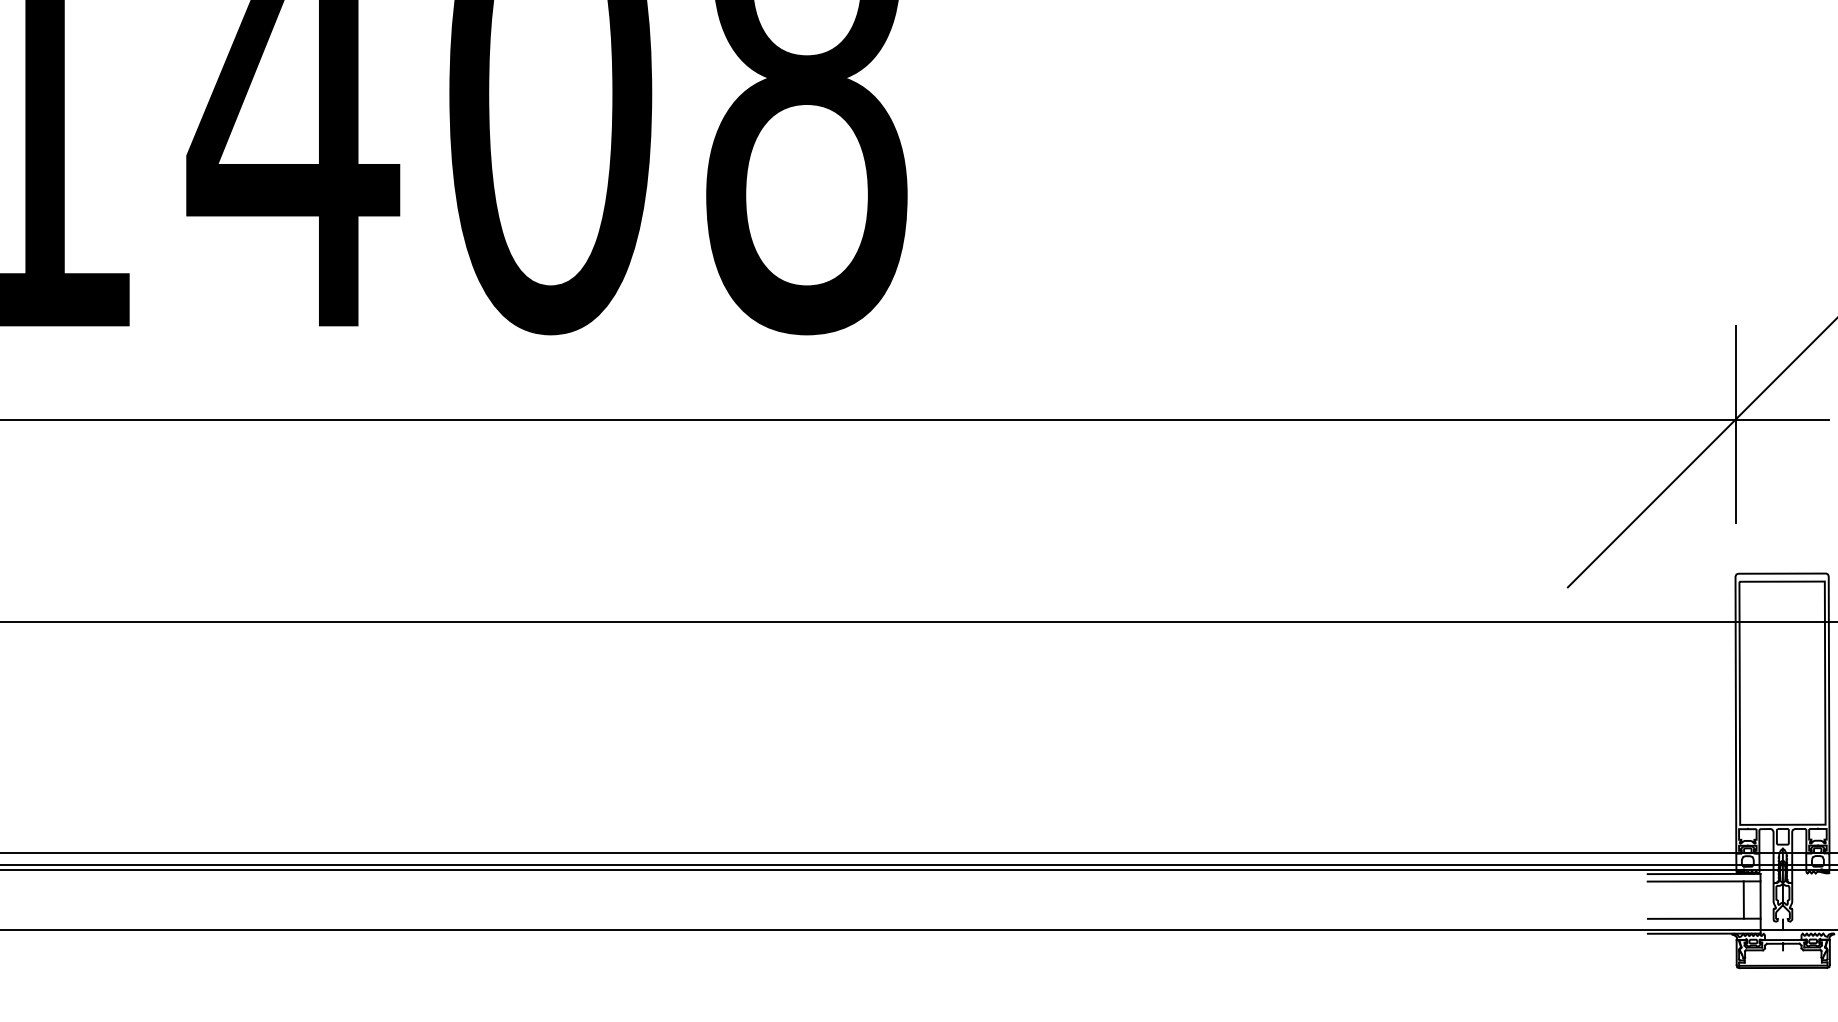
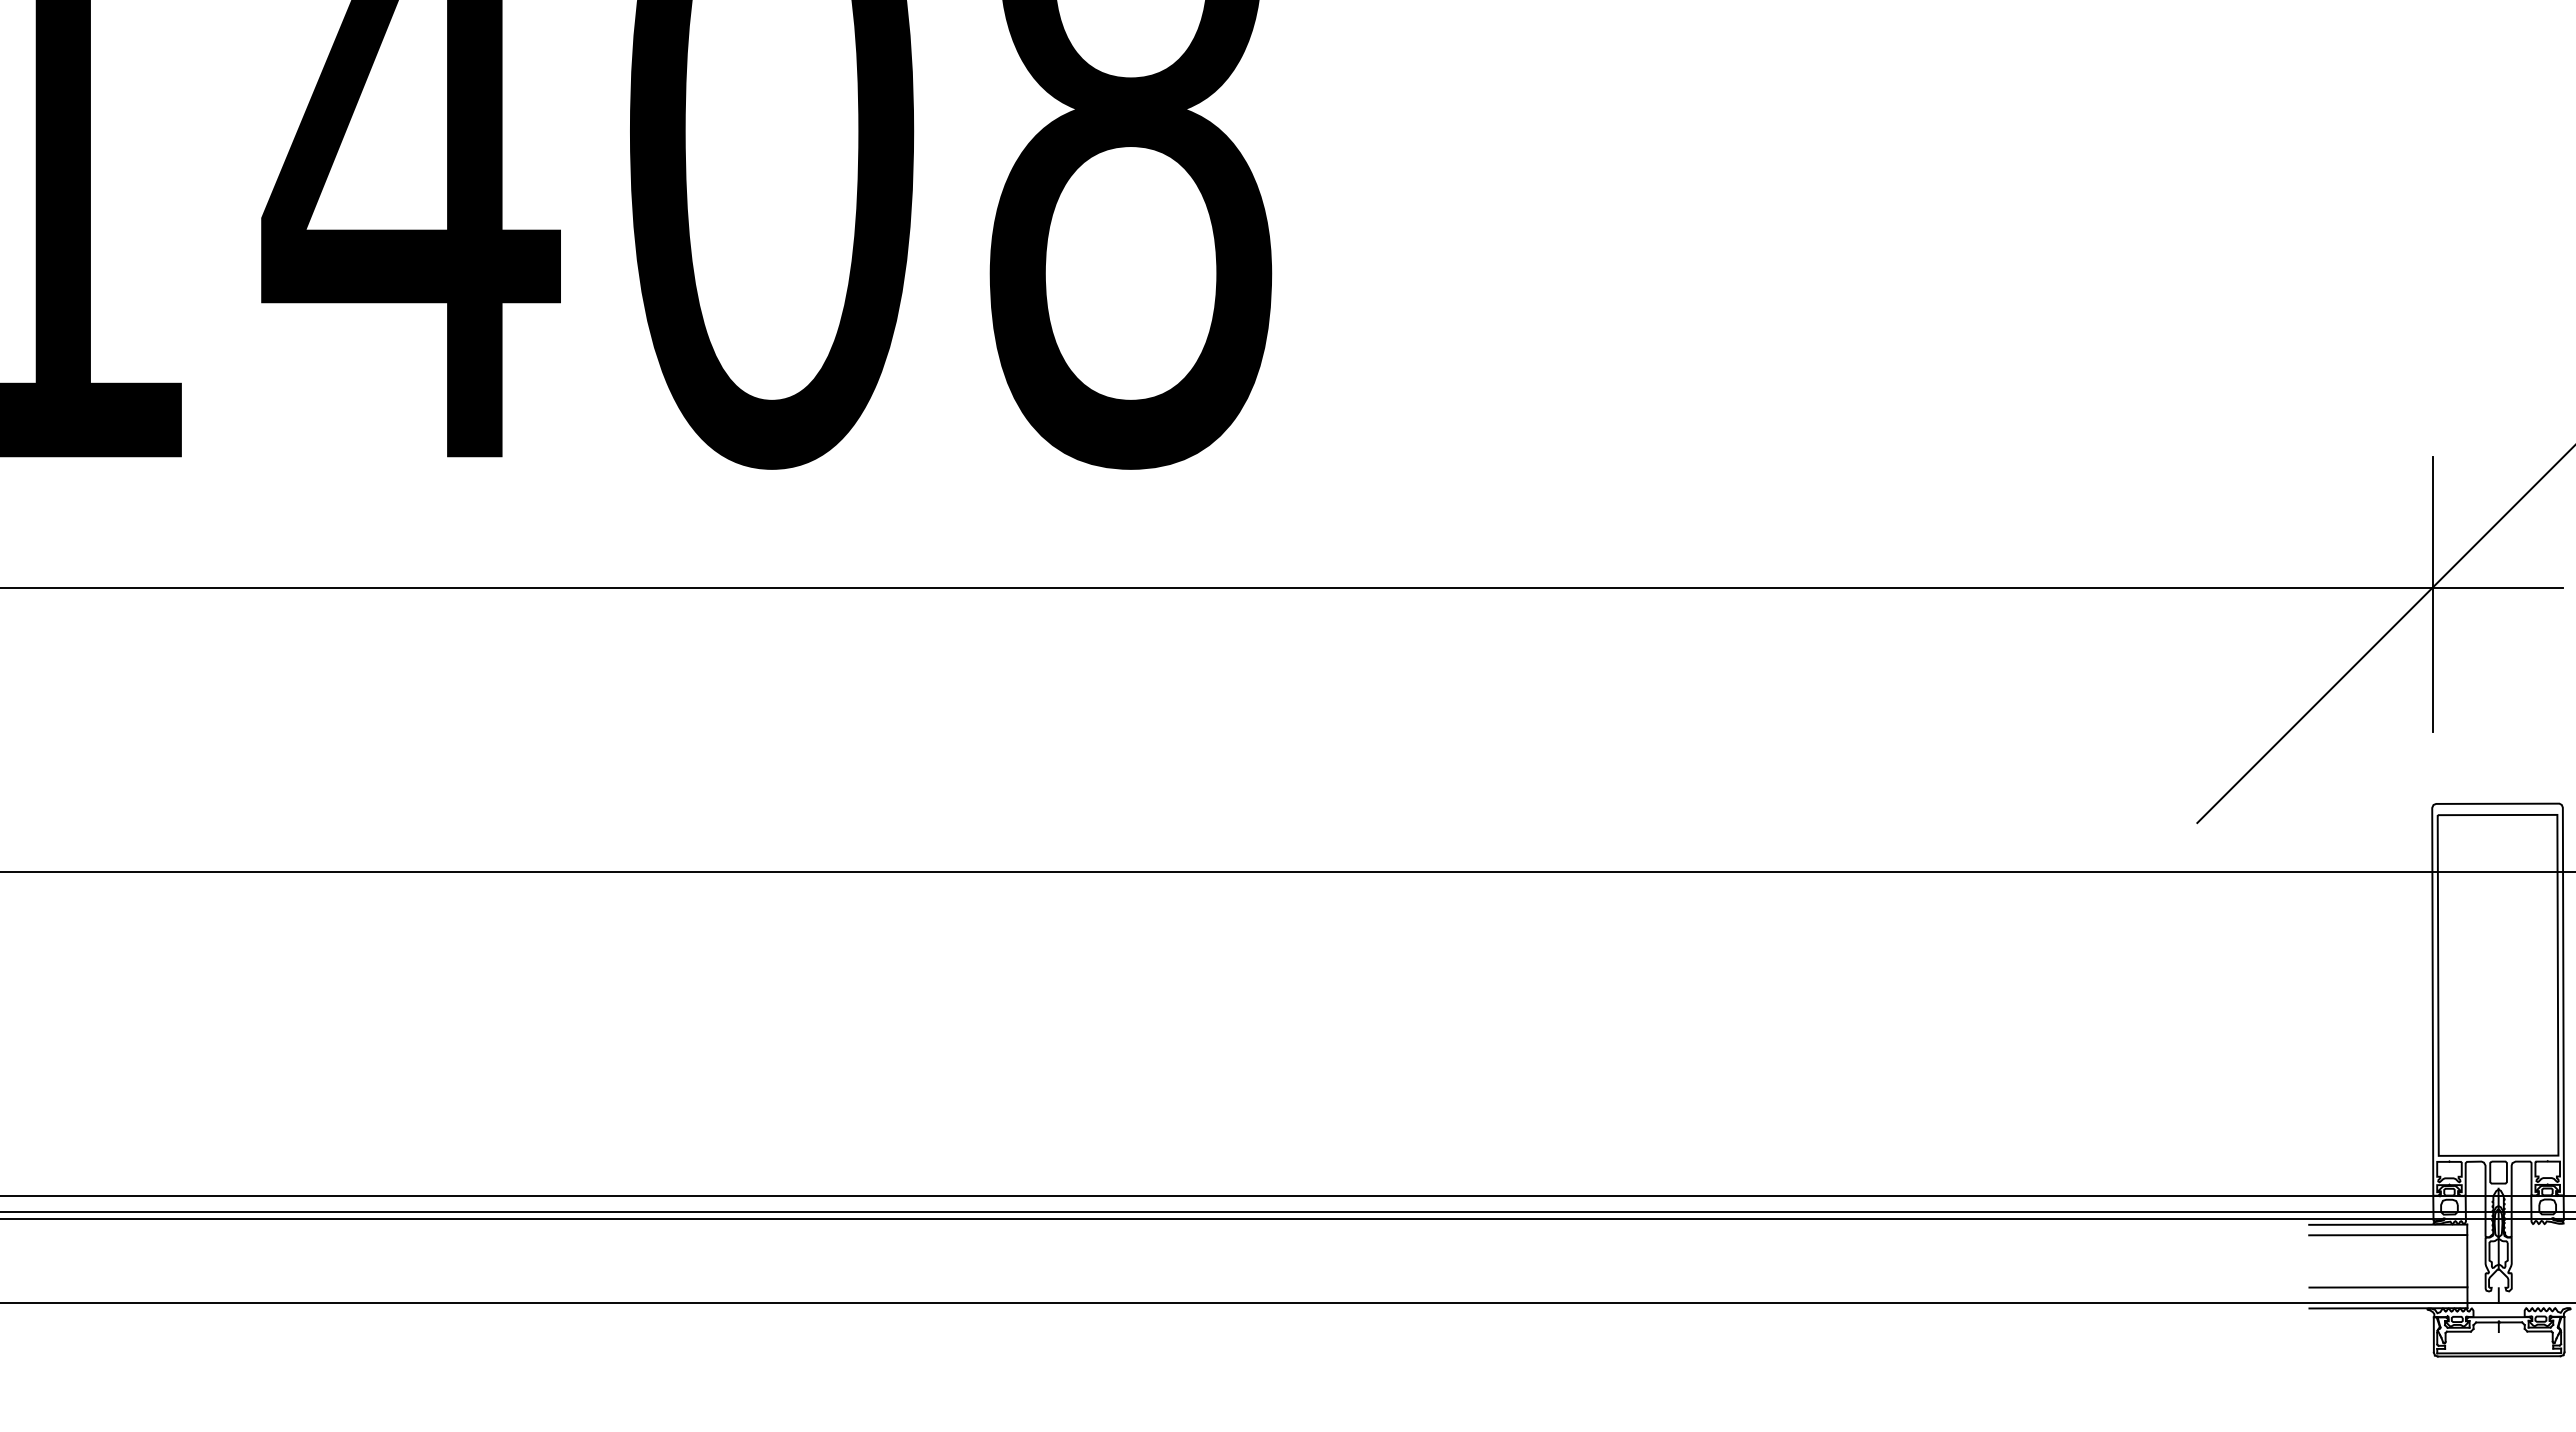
line: (1743, 900) -> (2443, 1261), removed

